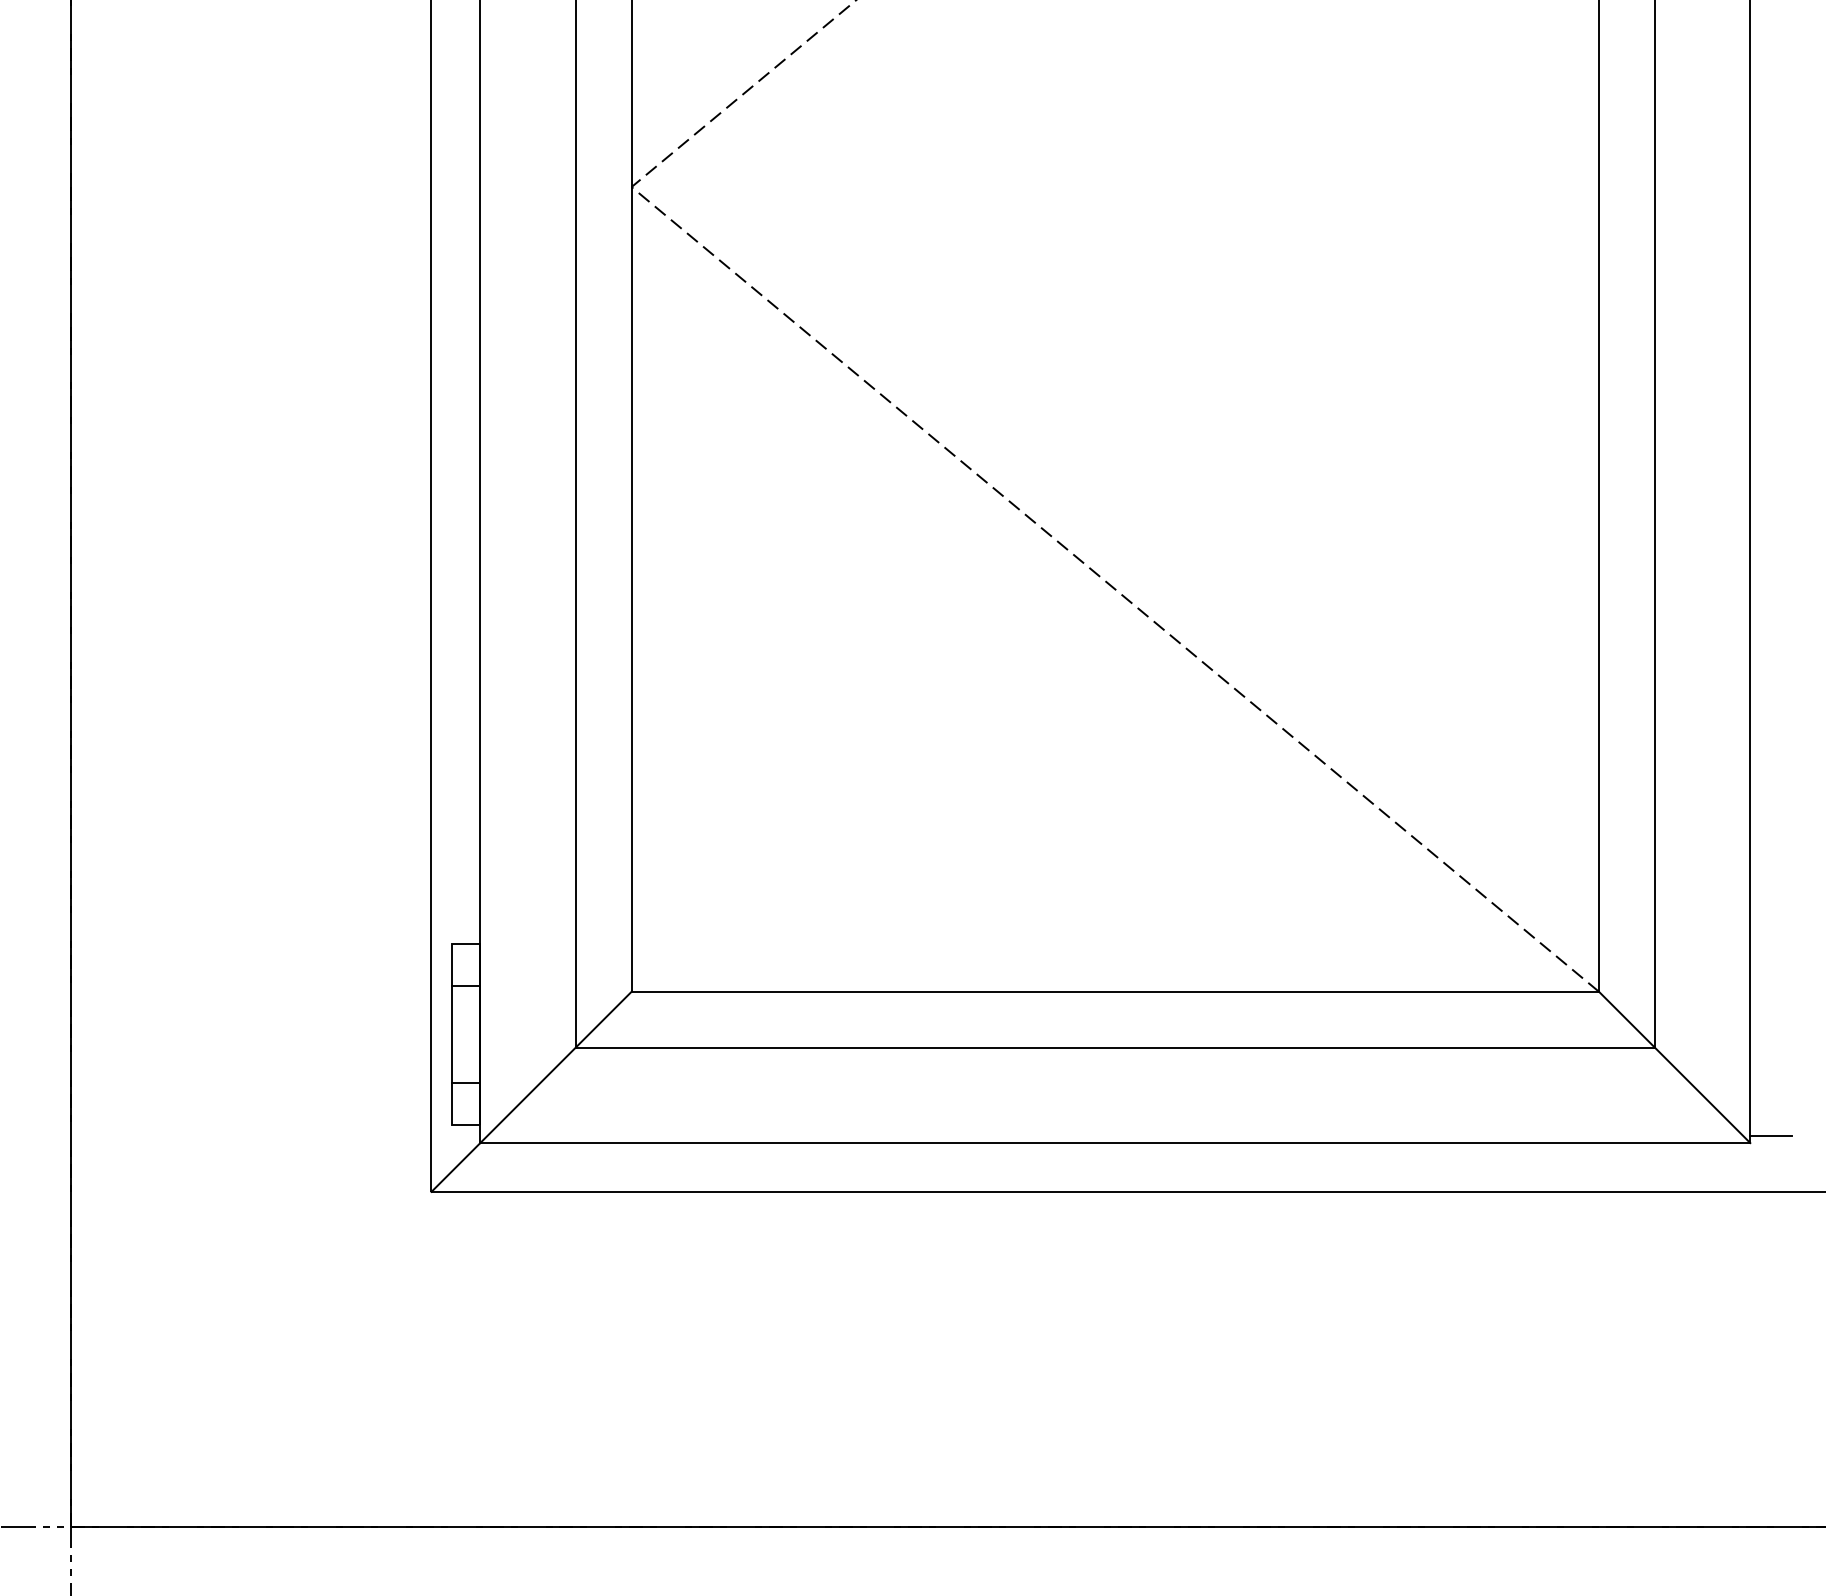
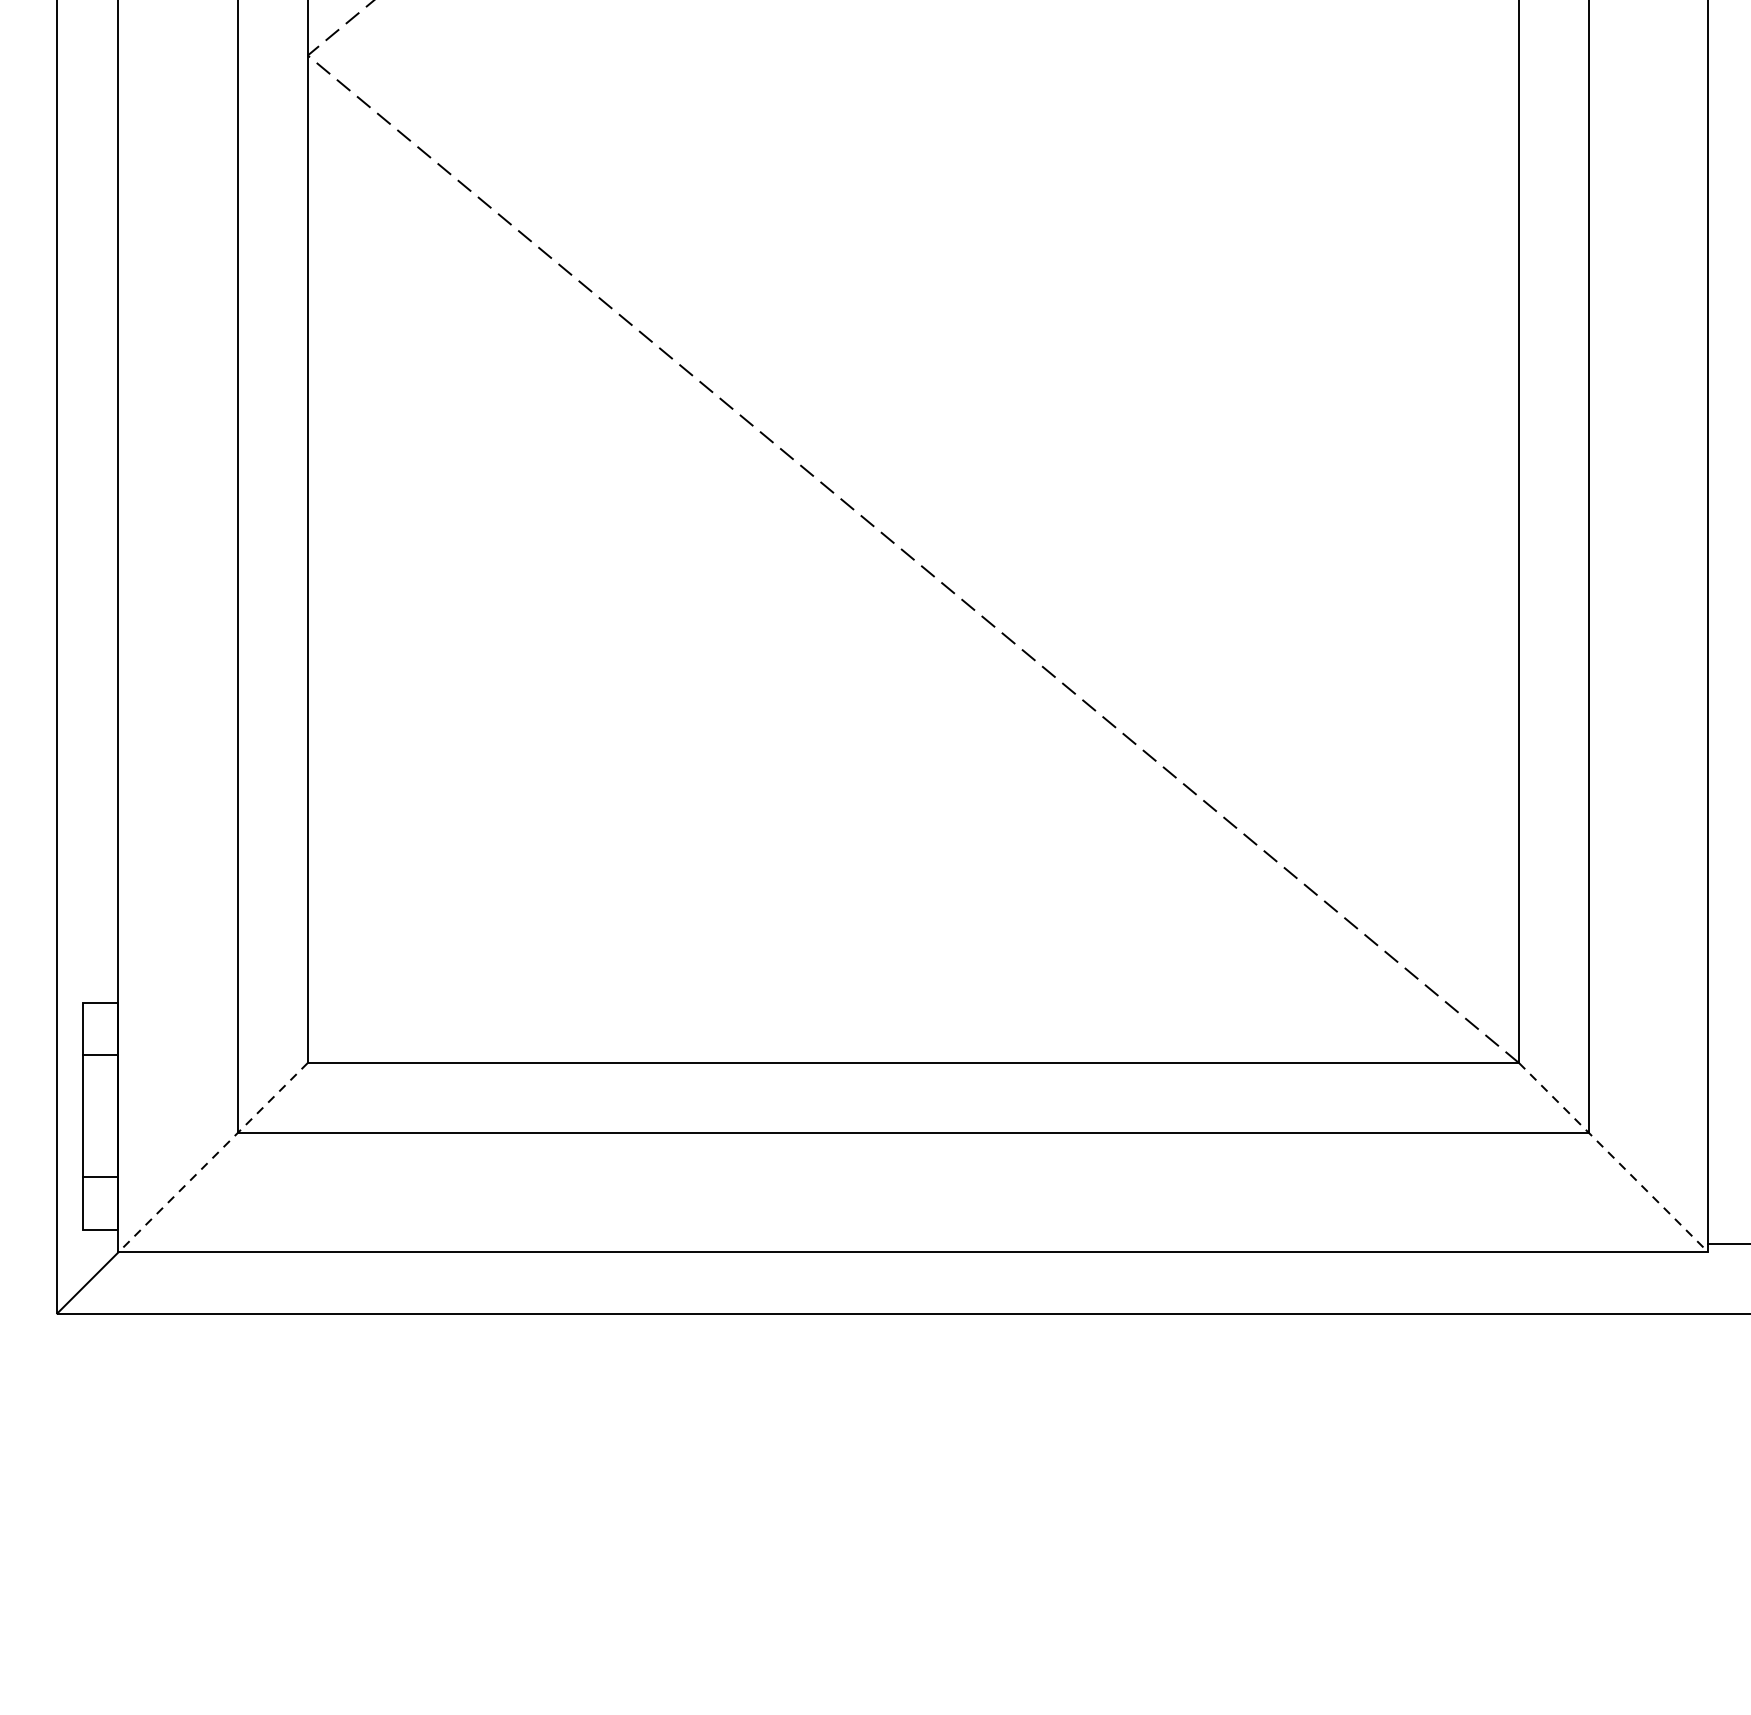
line: (555, 1067) -> (212, 1157), solid -> dashed
line: (1674, 1067) -> (1613, 1157), solid -> dashed

